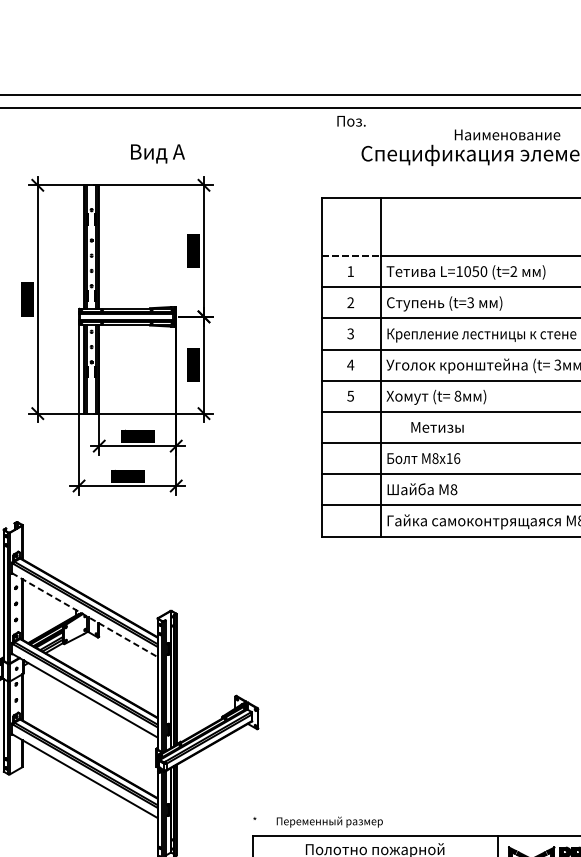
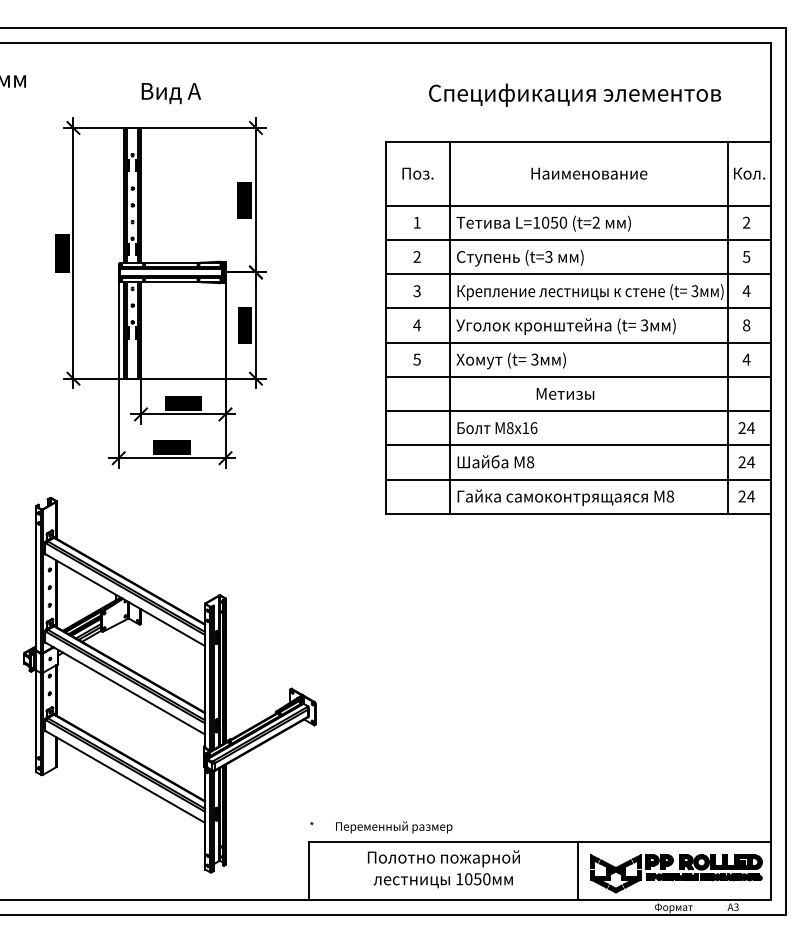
text: (351, 121) -> (417, 173), moved
text: (507, 134) -> (589, 173), moved
text: (157, 153) -> (170, 93), moved
line: (351, 255) -> (418, 205), dashed -> solid
text: (457, 396) -> (534, 359), 8 -> 3
text: (437, 427) -> (565, 393), moved
line: (85, 615) -> (125, 600), dashed -> solid

